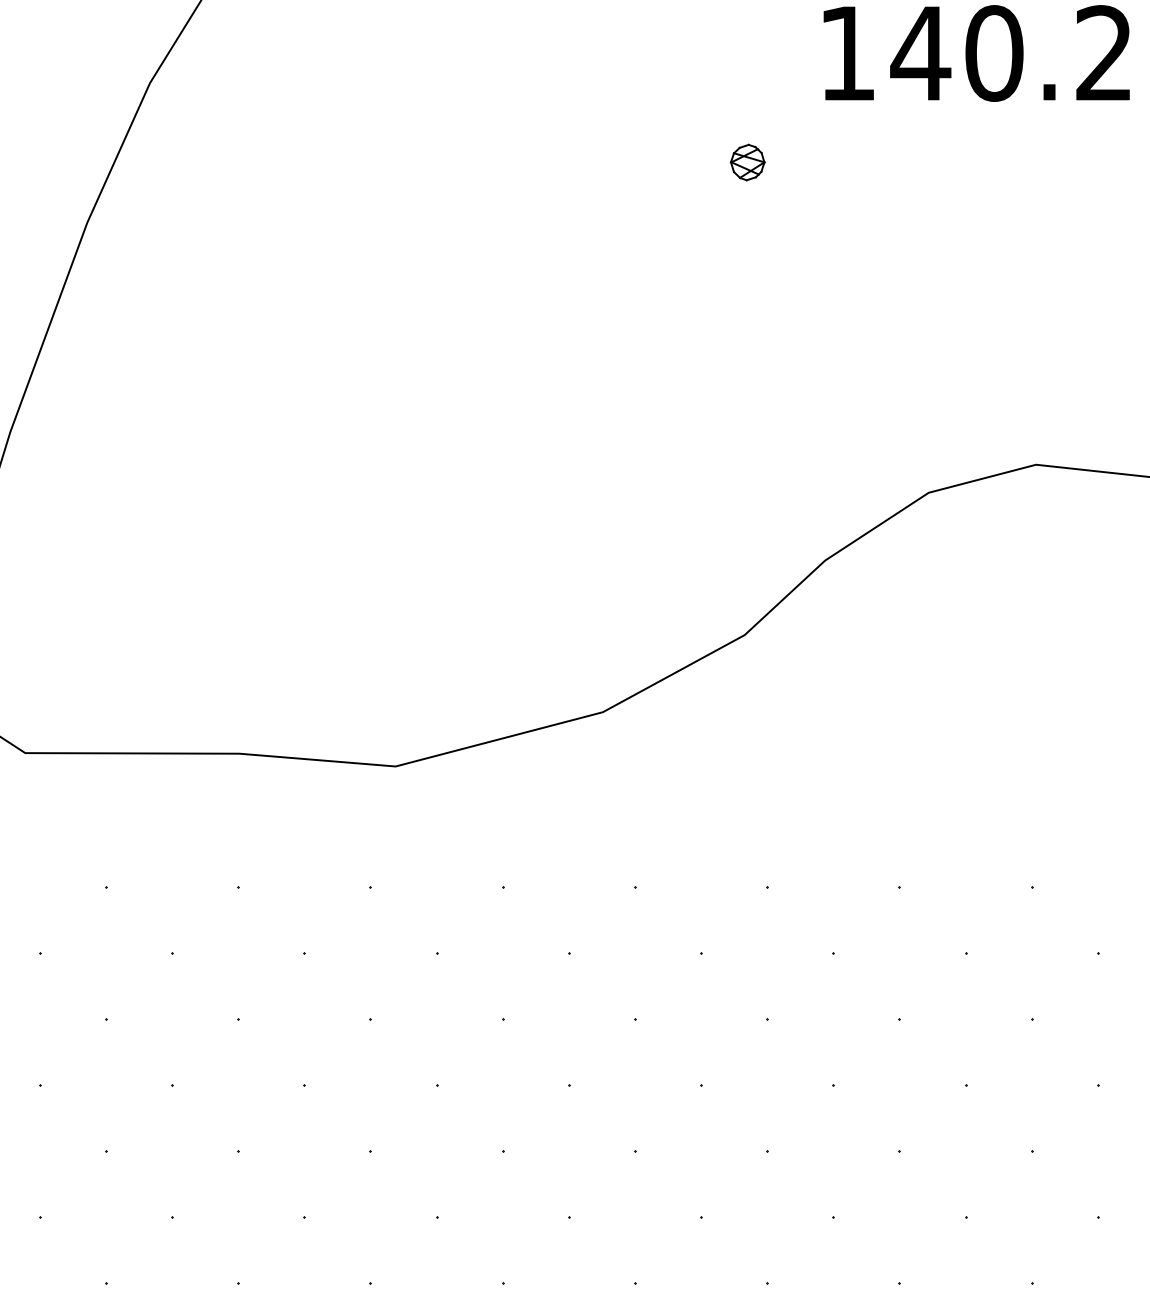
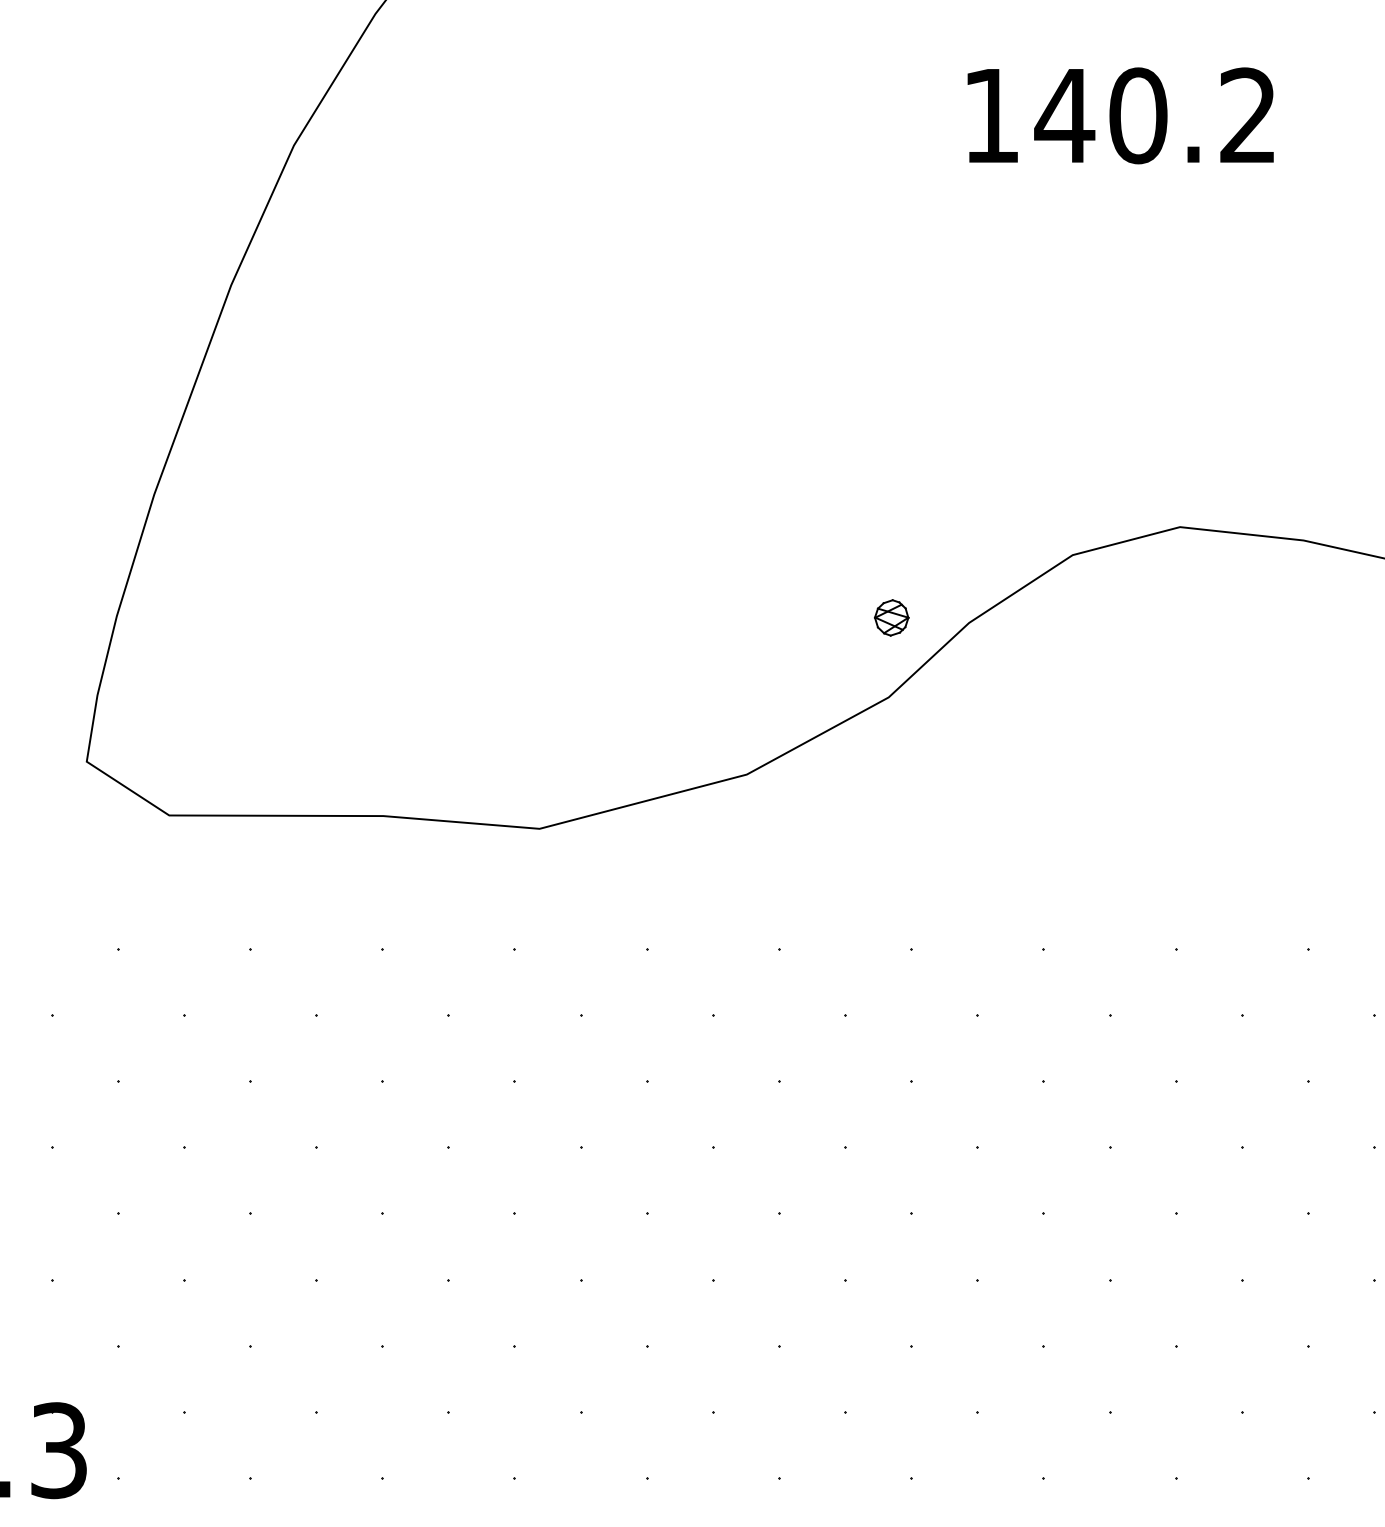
part: (747, 162) -> (891, 617), moved

